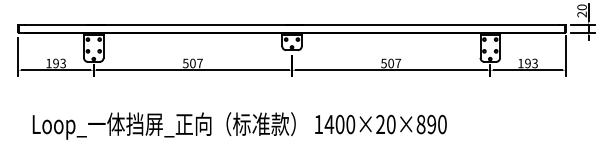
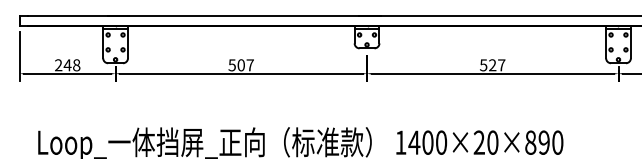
text: (56, 63) -> (68, 65), 193 -> 248
text: (390, 63) -> (491, 65), 507 -> 527

